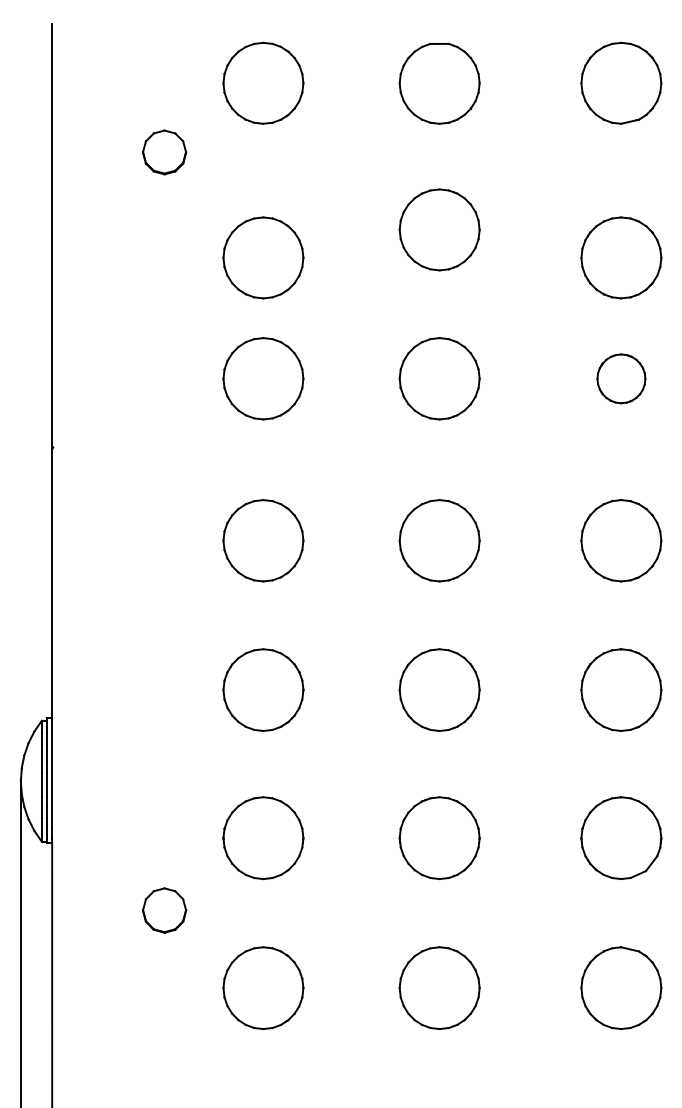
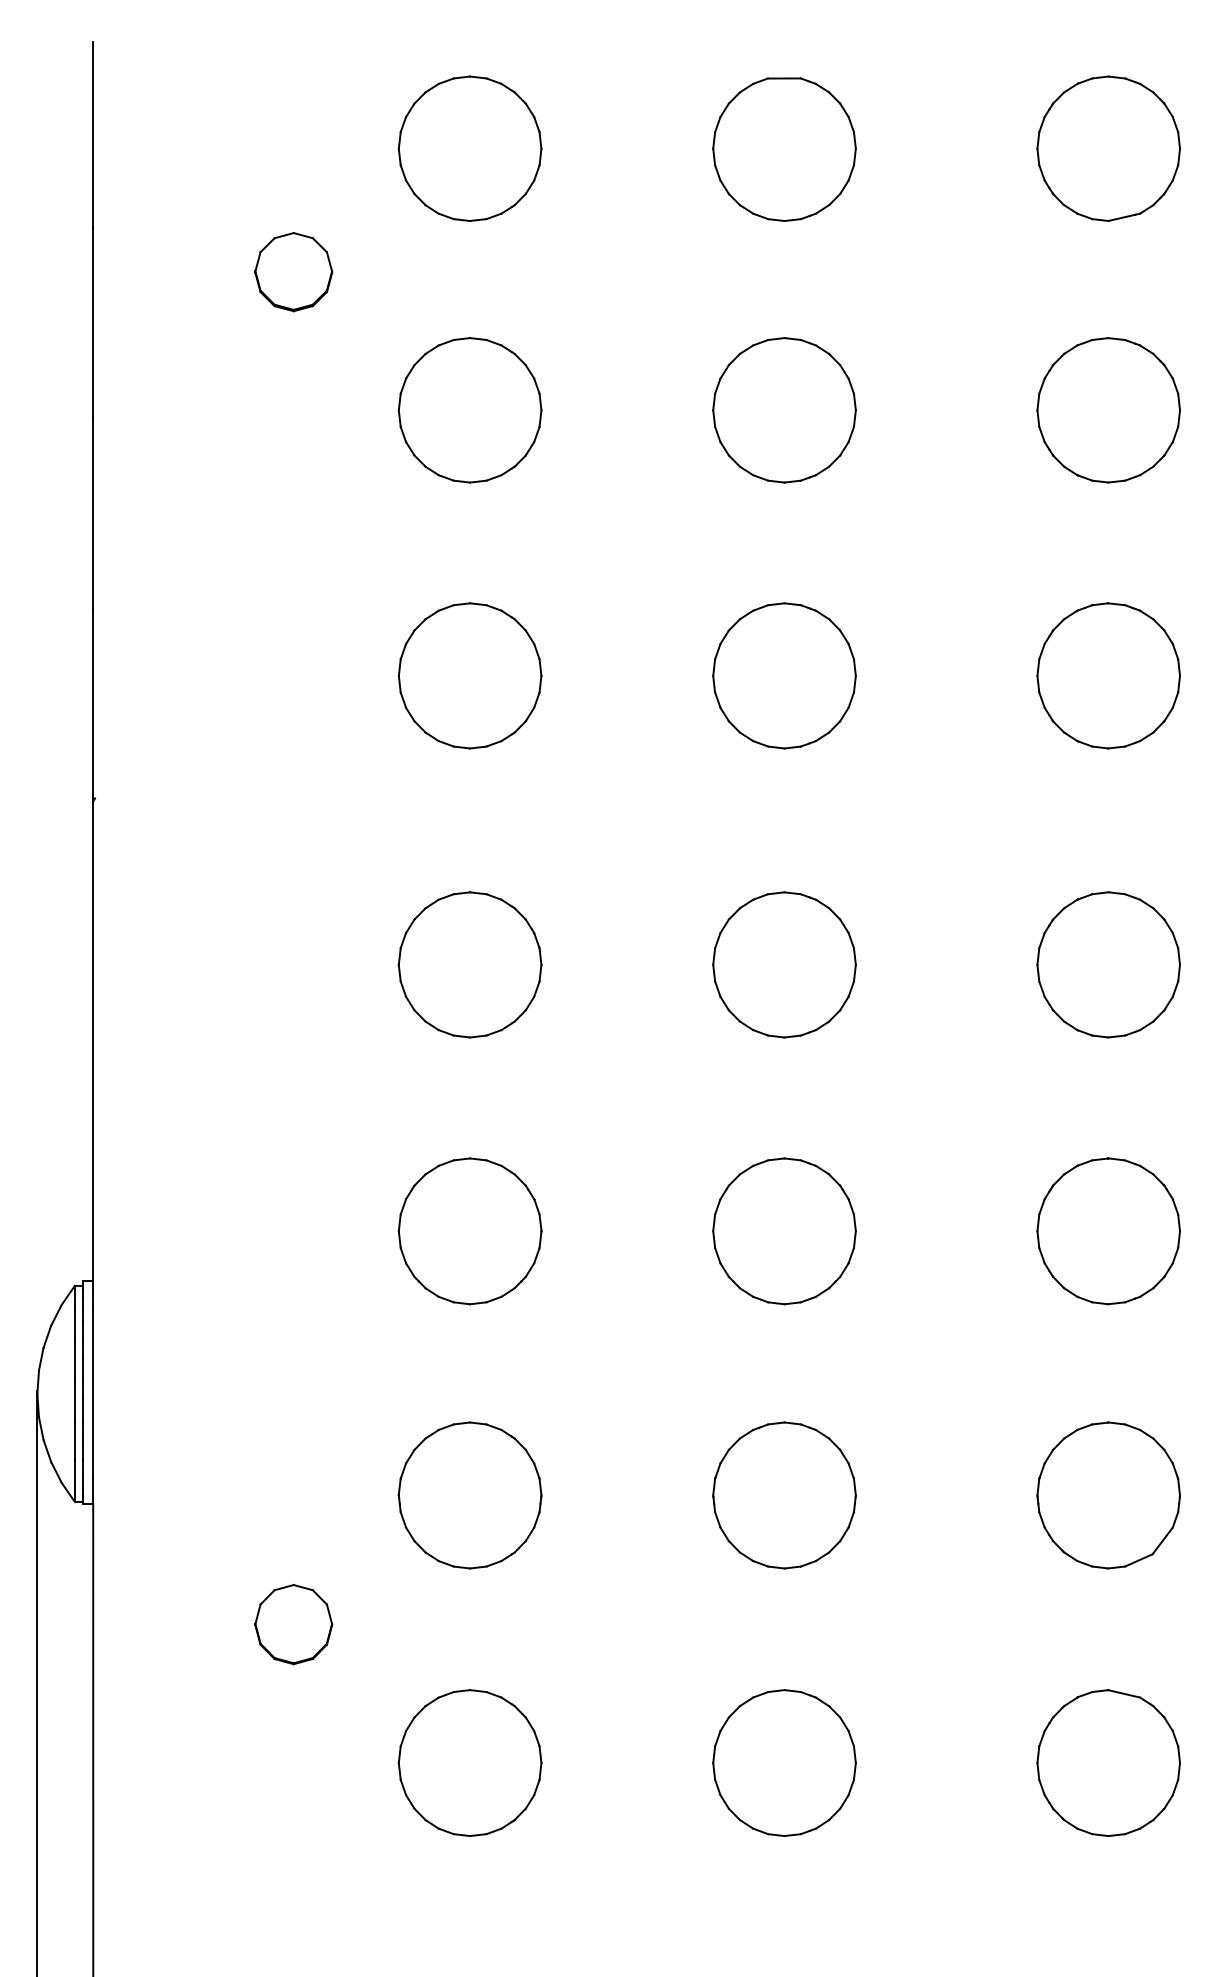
part: (263, 257) -> (470, 409), moved
part: (621, 257) -> (1108, 409), moved
part: (621, 378) -> (1108, 675), size x1.67

